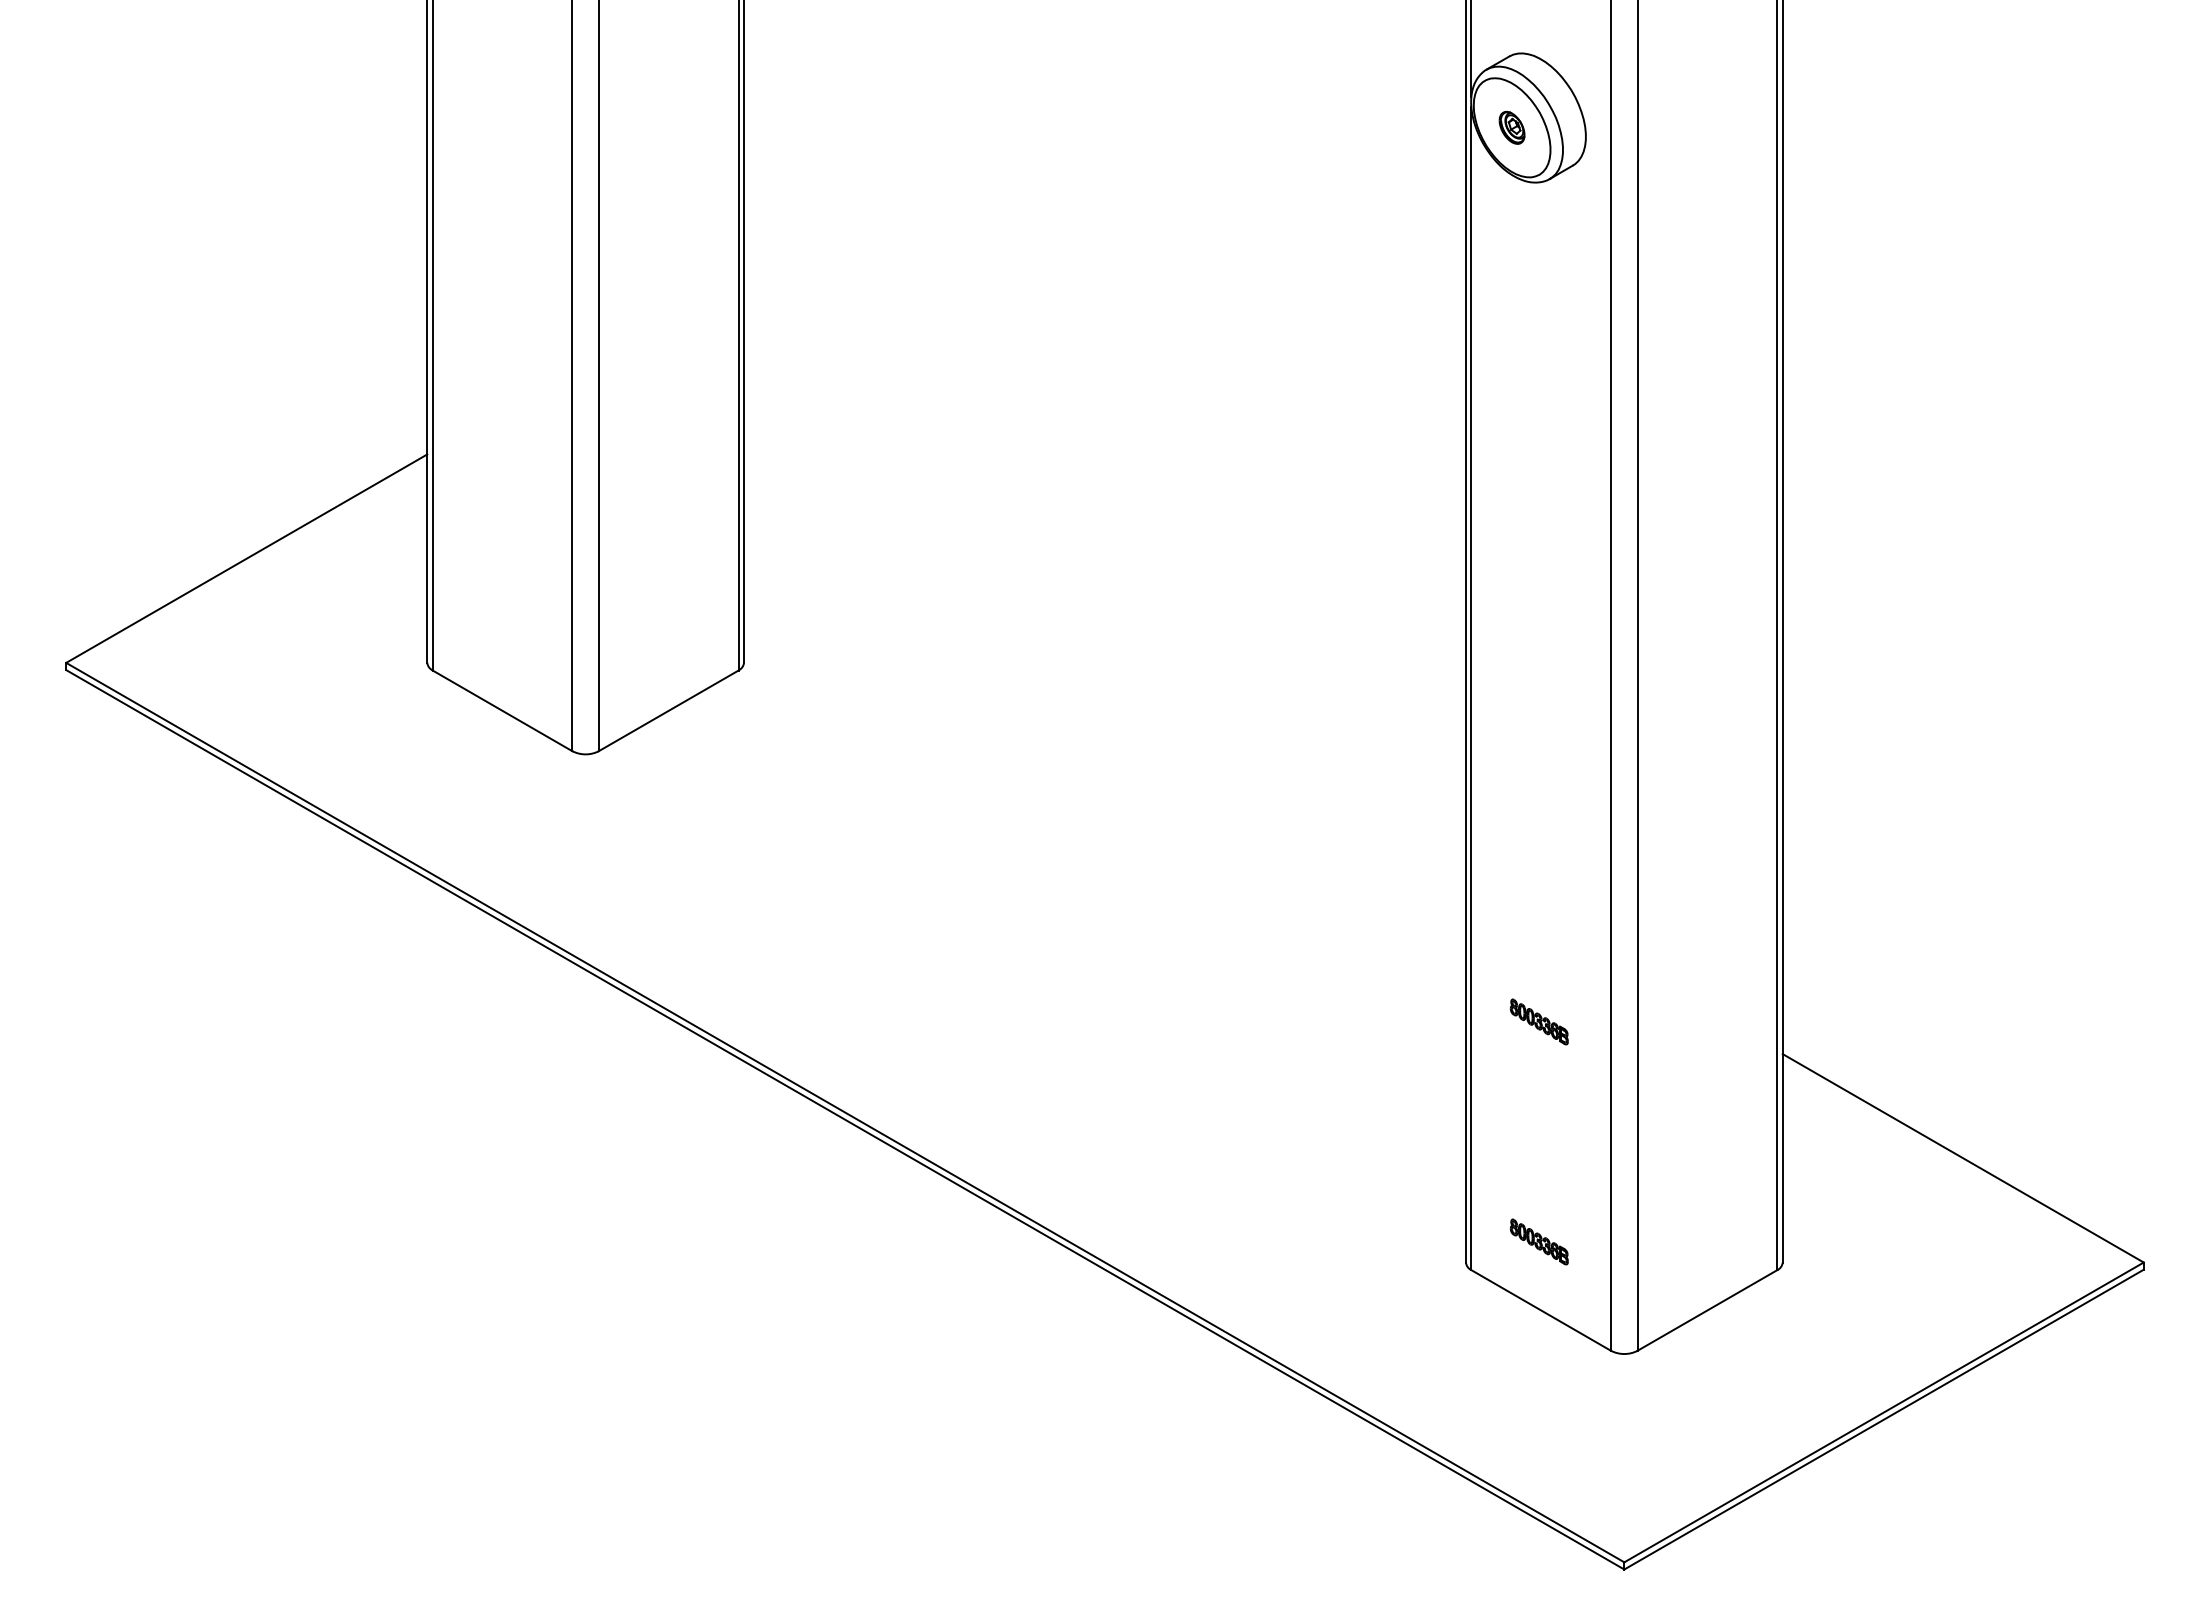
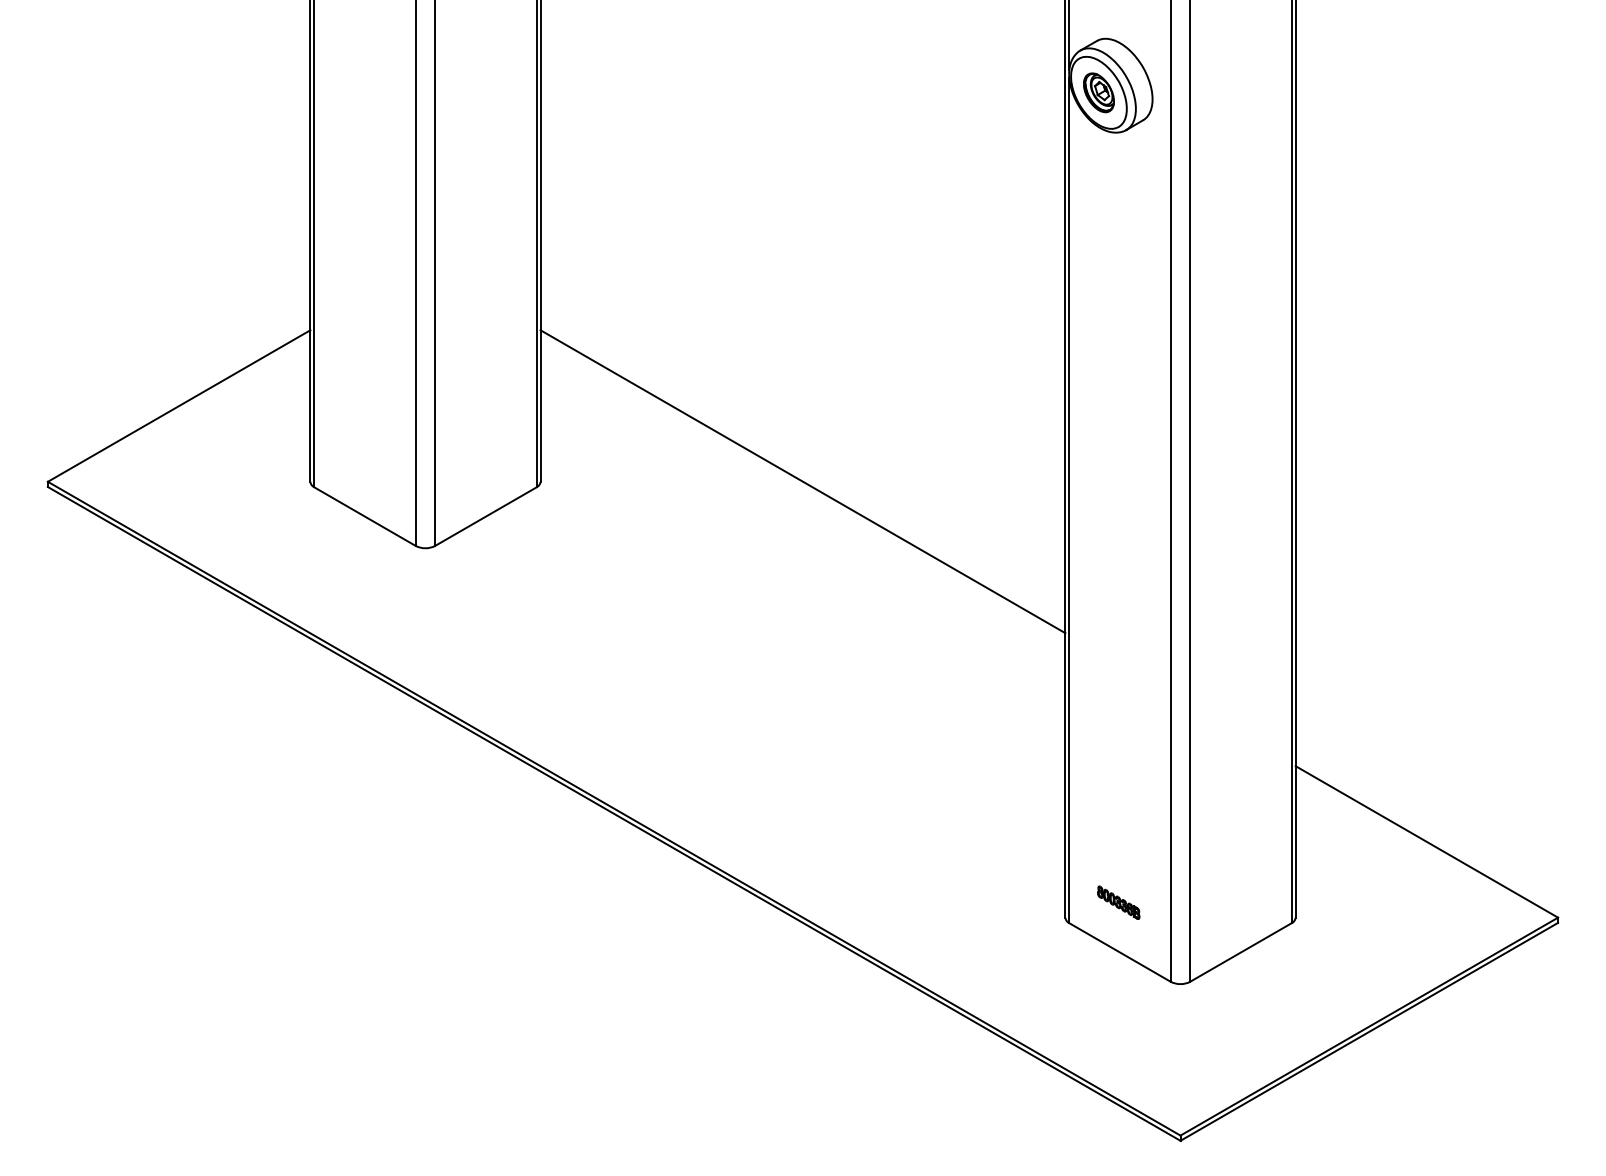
part: (1511, 127) -> (1098, 92), size x1.67
line: (1105, 662) -> (803, 481), added
part: (1538, 1021) -> (1118, 742), removed

